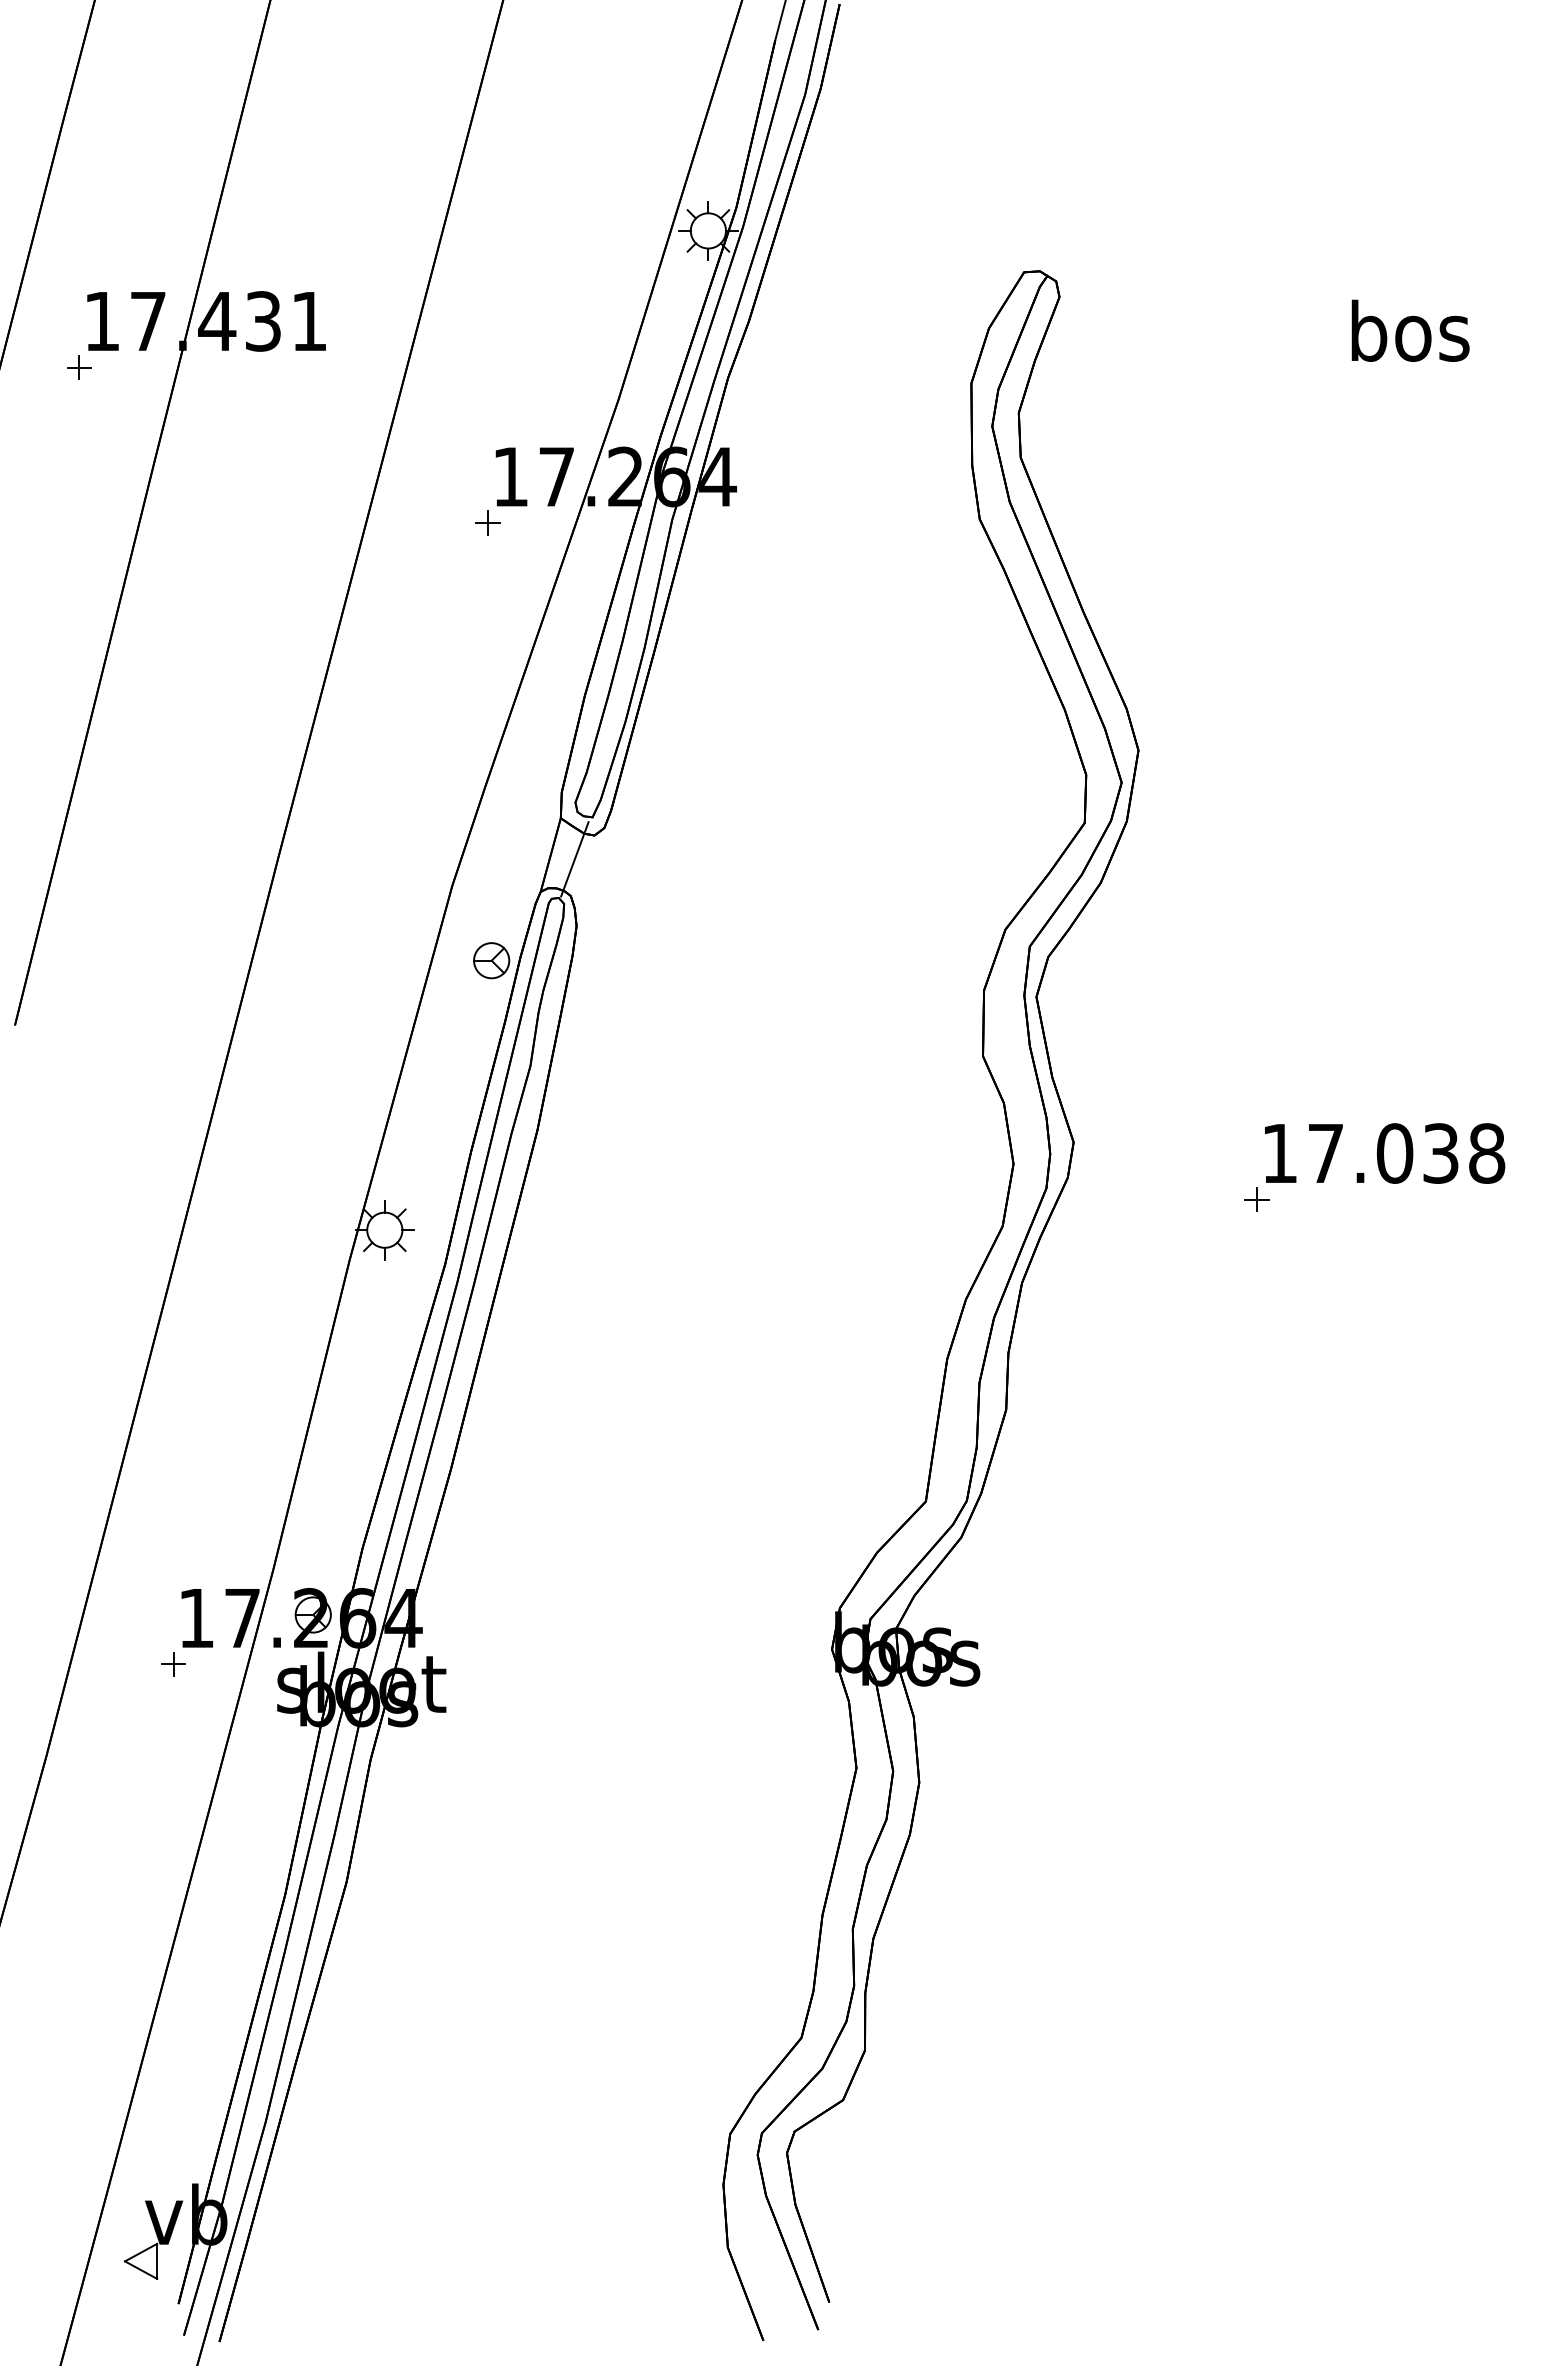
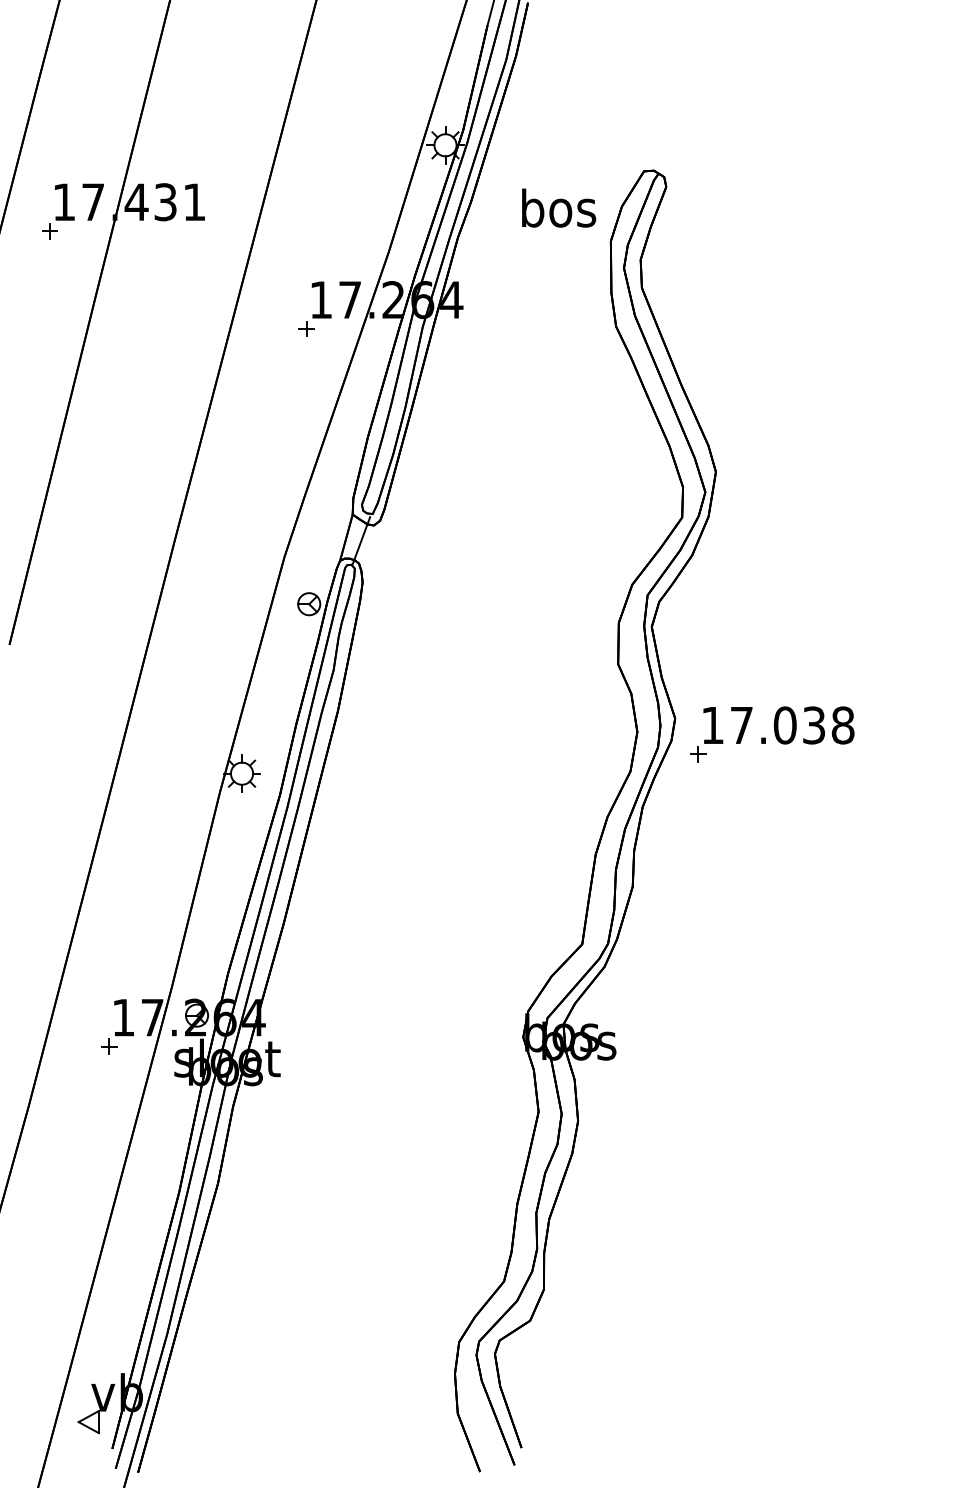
text: (1411, 329) -> (559, 207), moved
part: (1374, 1167) -> (772, 734), moved

